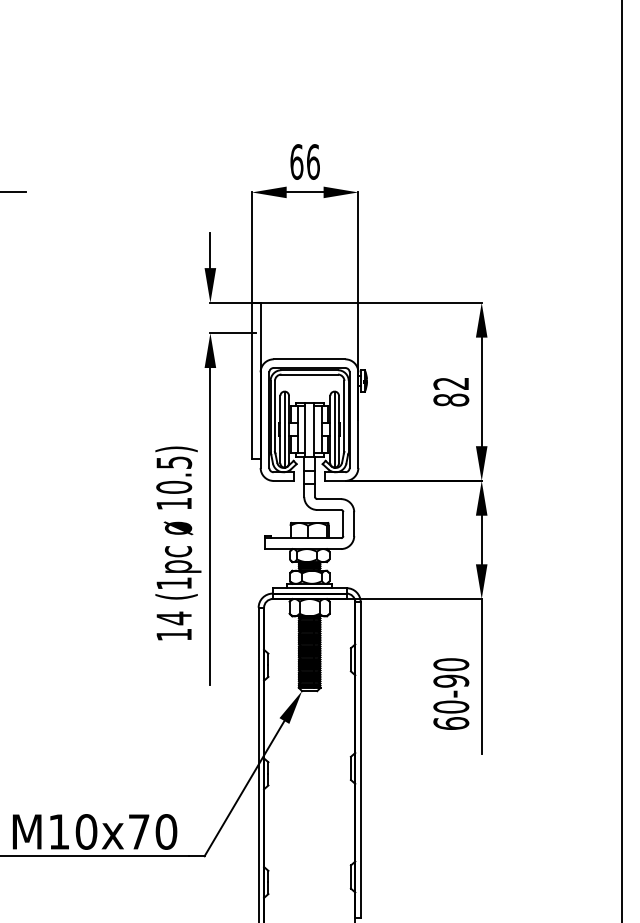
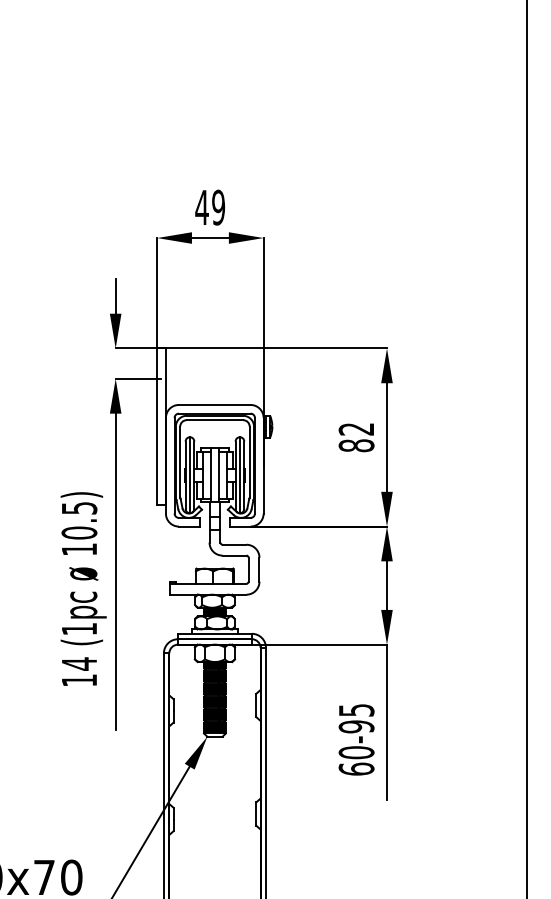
text: (304, 161) -> (209, 207), 66 -> 49
text: (451, 664) -> (356, 710), 60-90 -> 60-95

